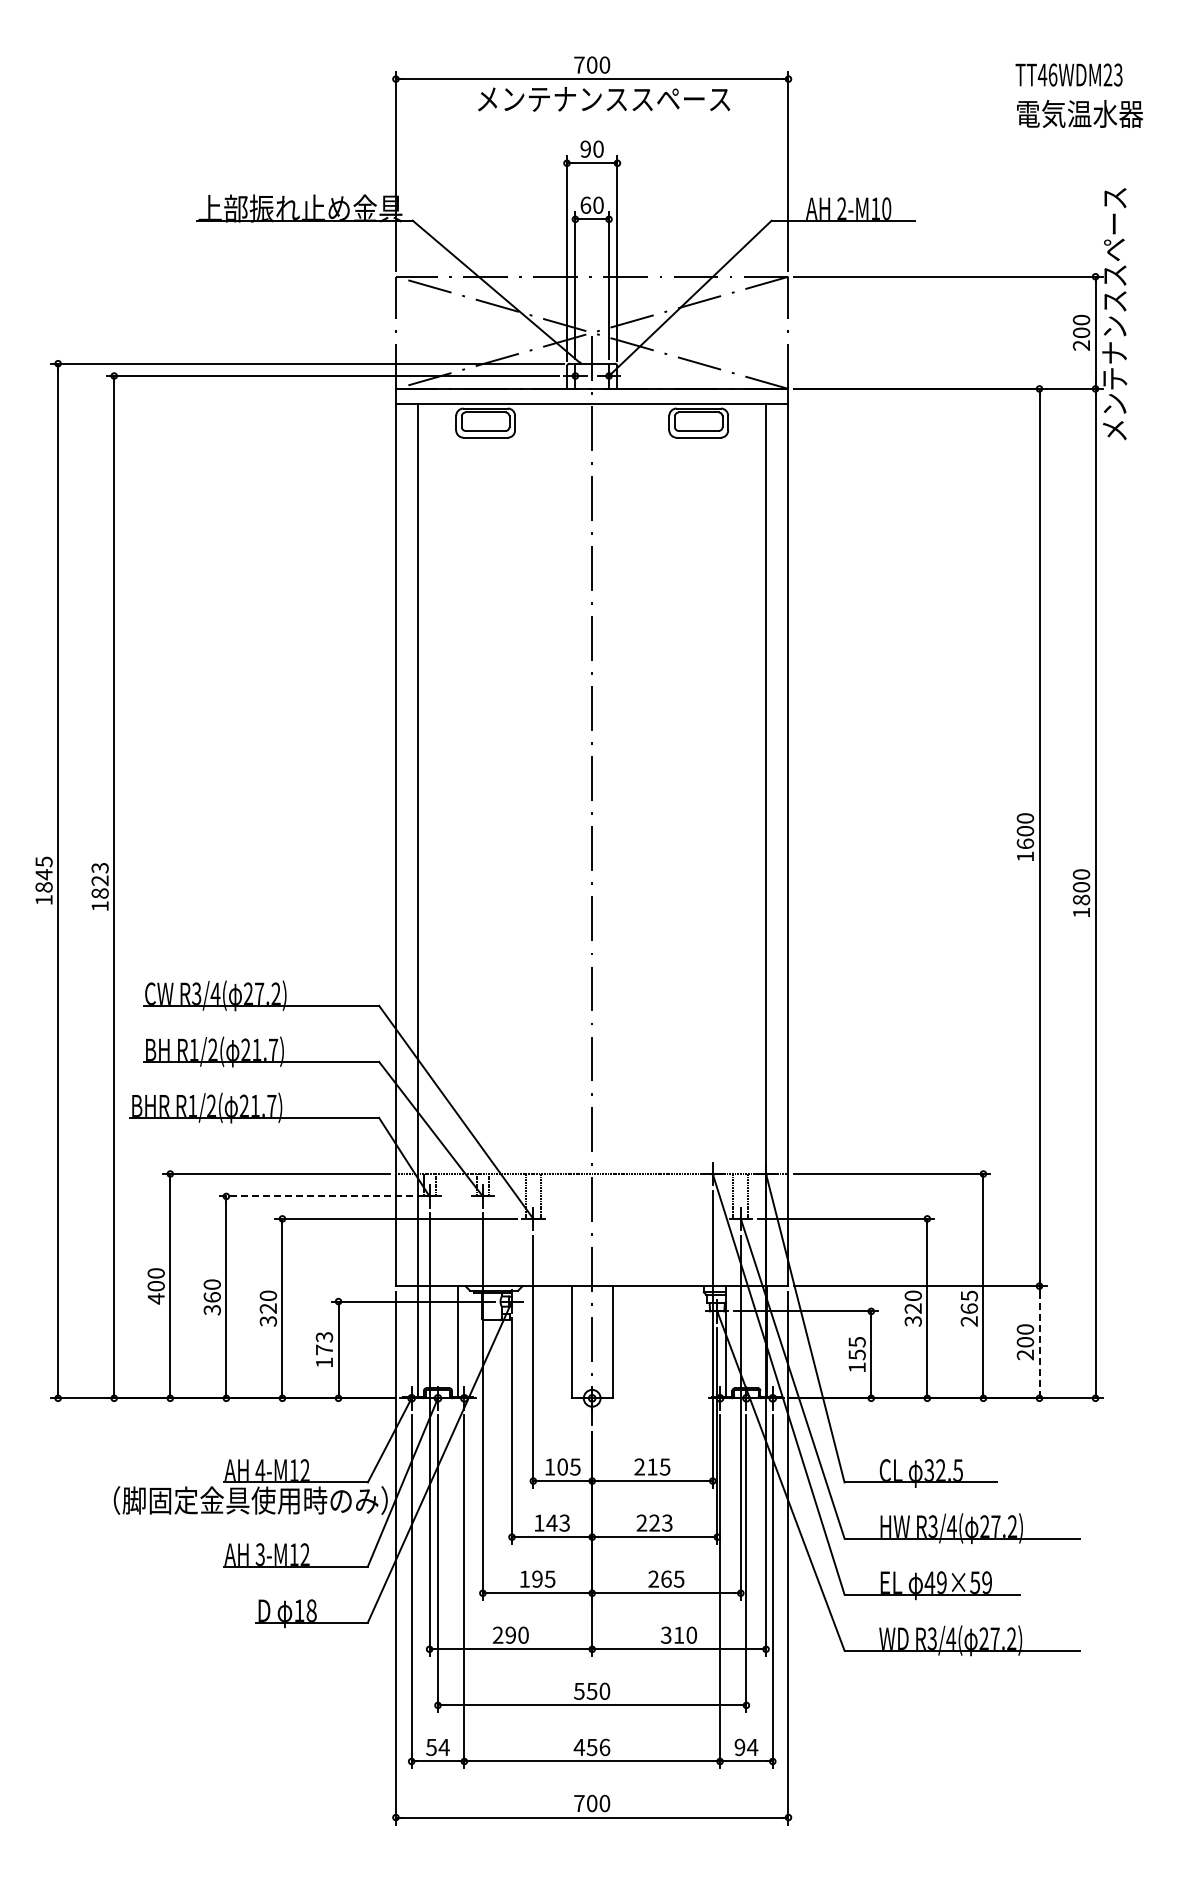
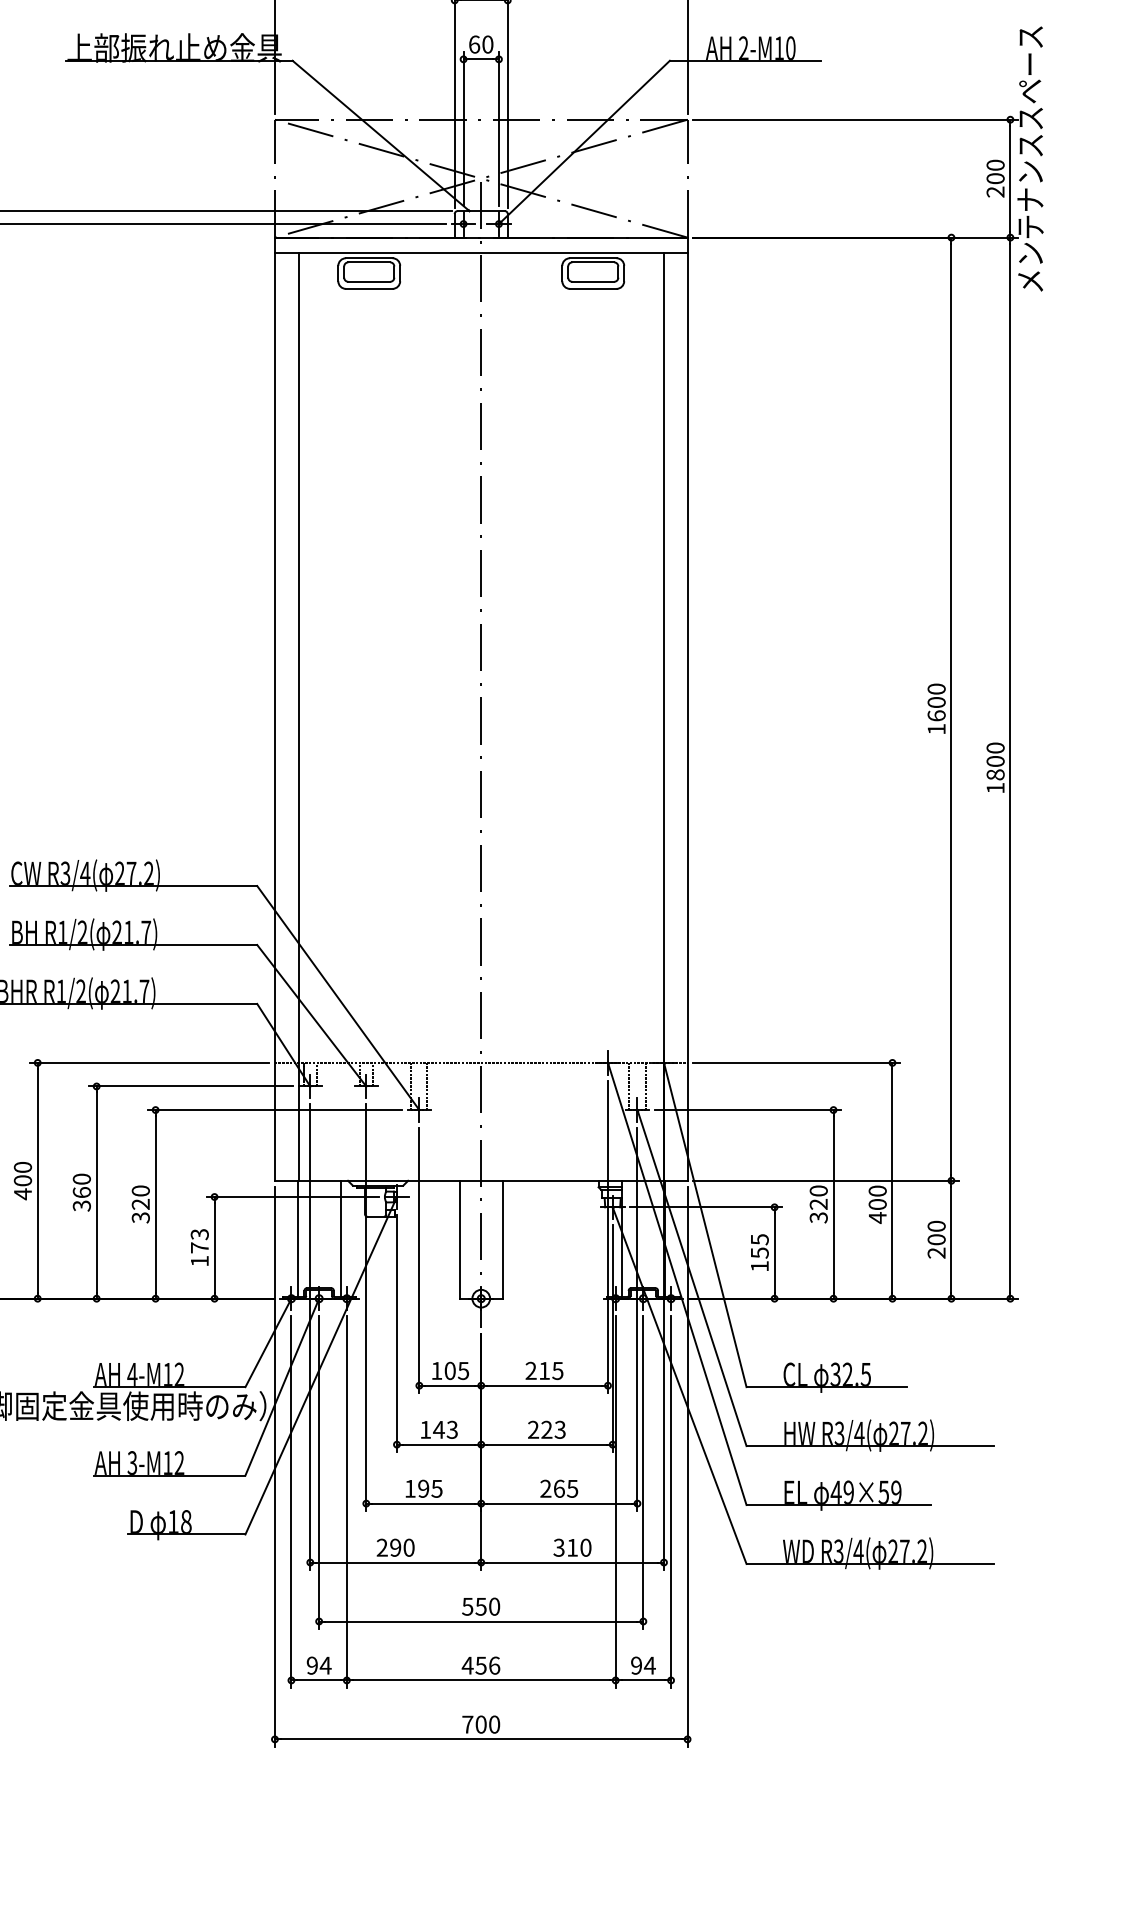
line: (316, 1196) -> (191, 1086), dashed -> solid
text: (968, 1308) -> (876, 1204), 265 -> 400
line: (1039, 1342) -> (951, 1240), dashed -> solid
text: (431, 1746) -> (312, 1664), 54 -> 94

